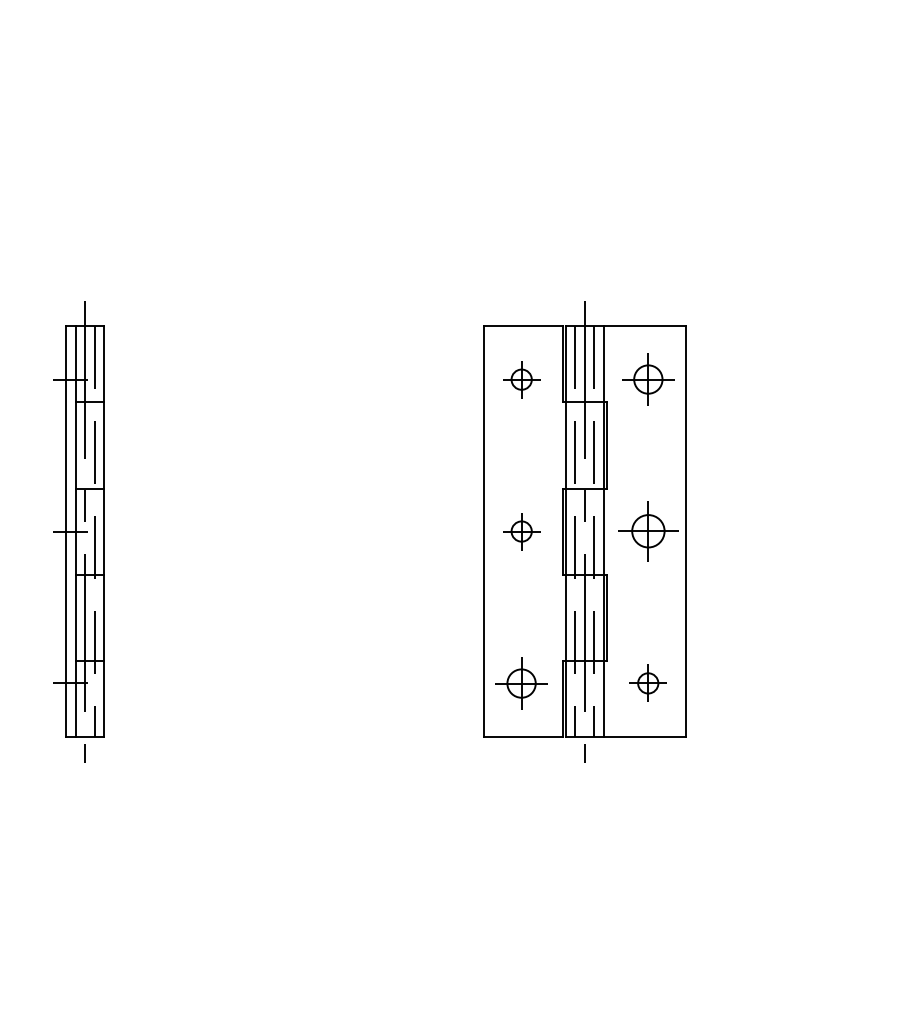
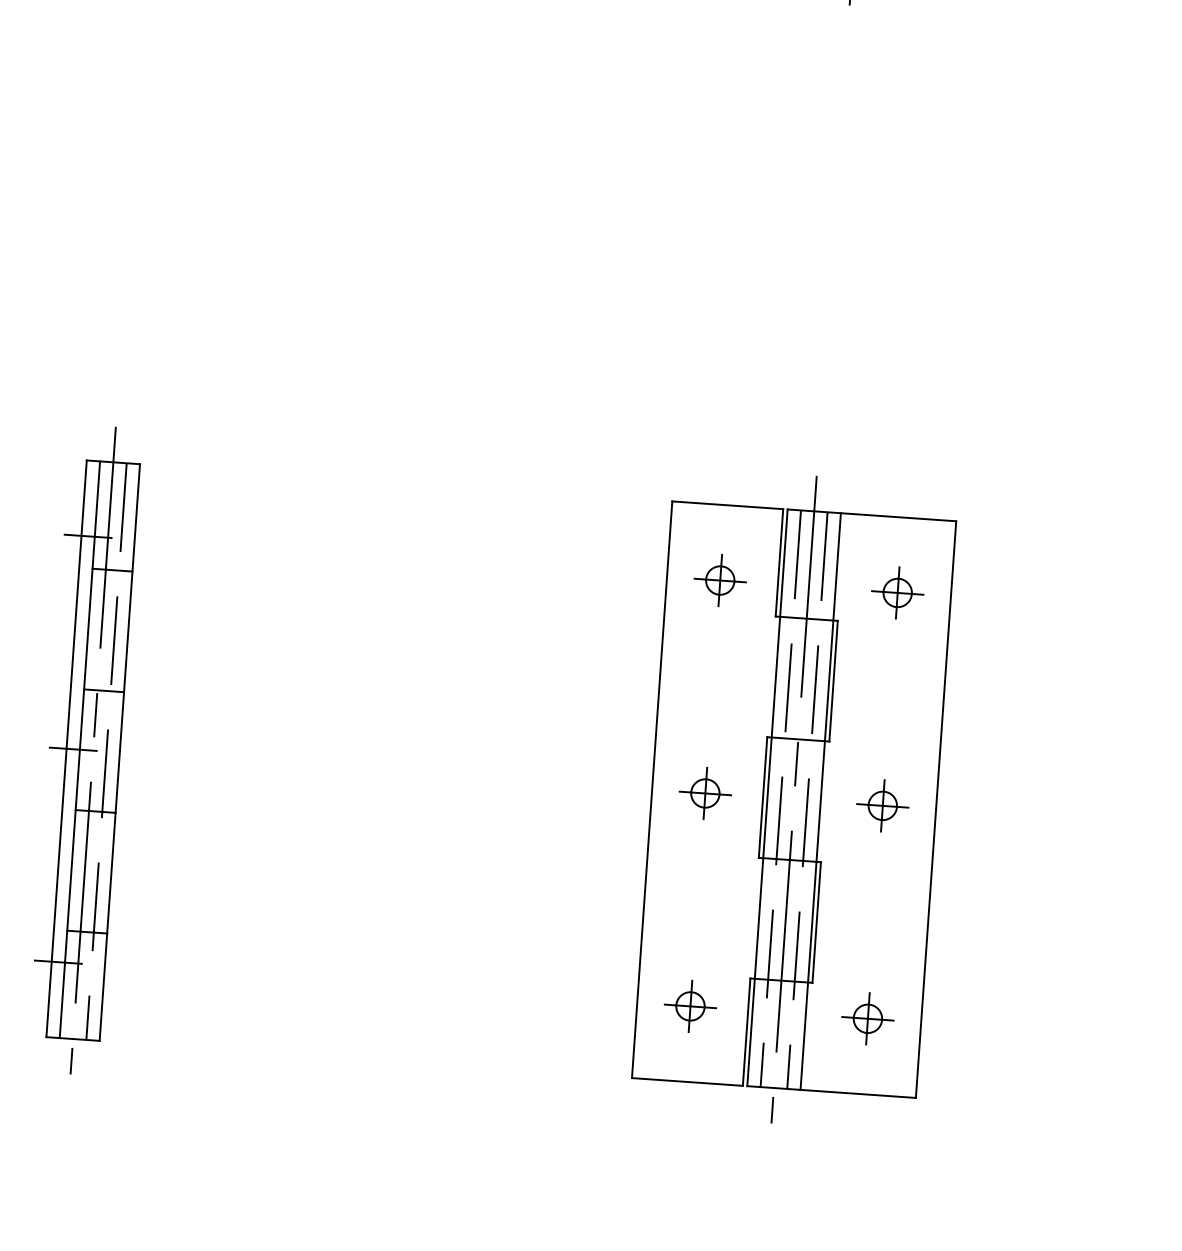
part: (647, 379) -> (896, 592), size x0.71
part: (647, 531) -> (881, 805), size x0.62
part: (521, 682) -> (690, 1005), size x0.71

